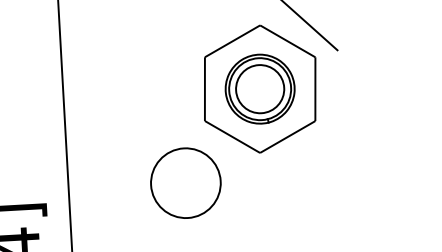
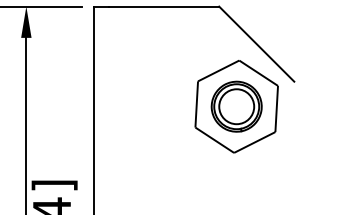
circle: (186, 182) -> (179, 171), removed

